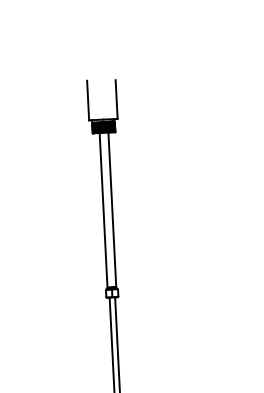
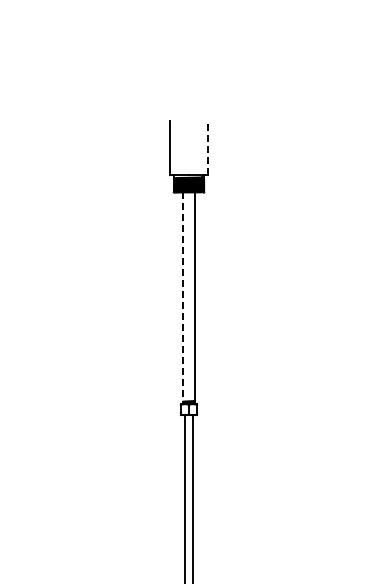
line: (116, 98) -> (208, 147), solid -> dashed
line: (103, 210) -> (183, 297), solid -> dashed

